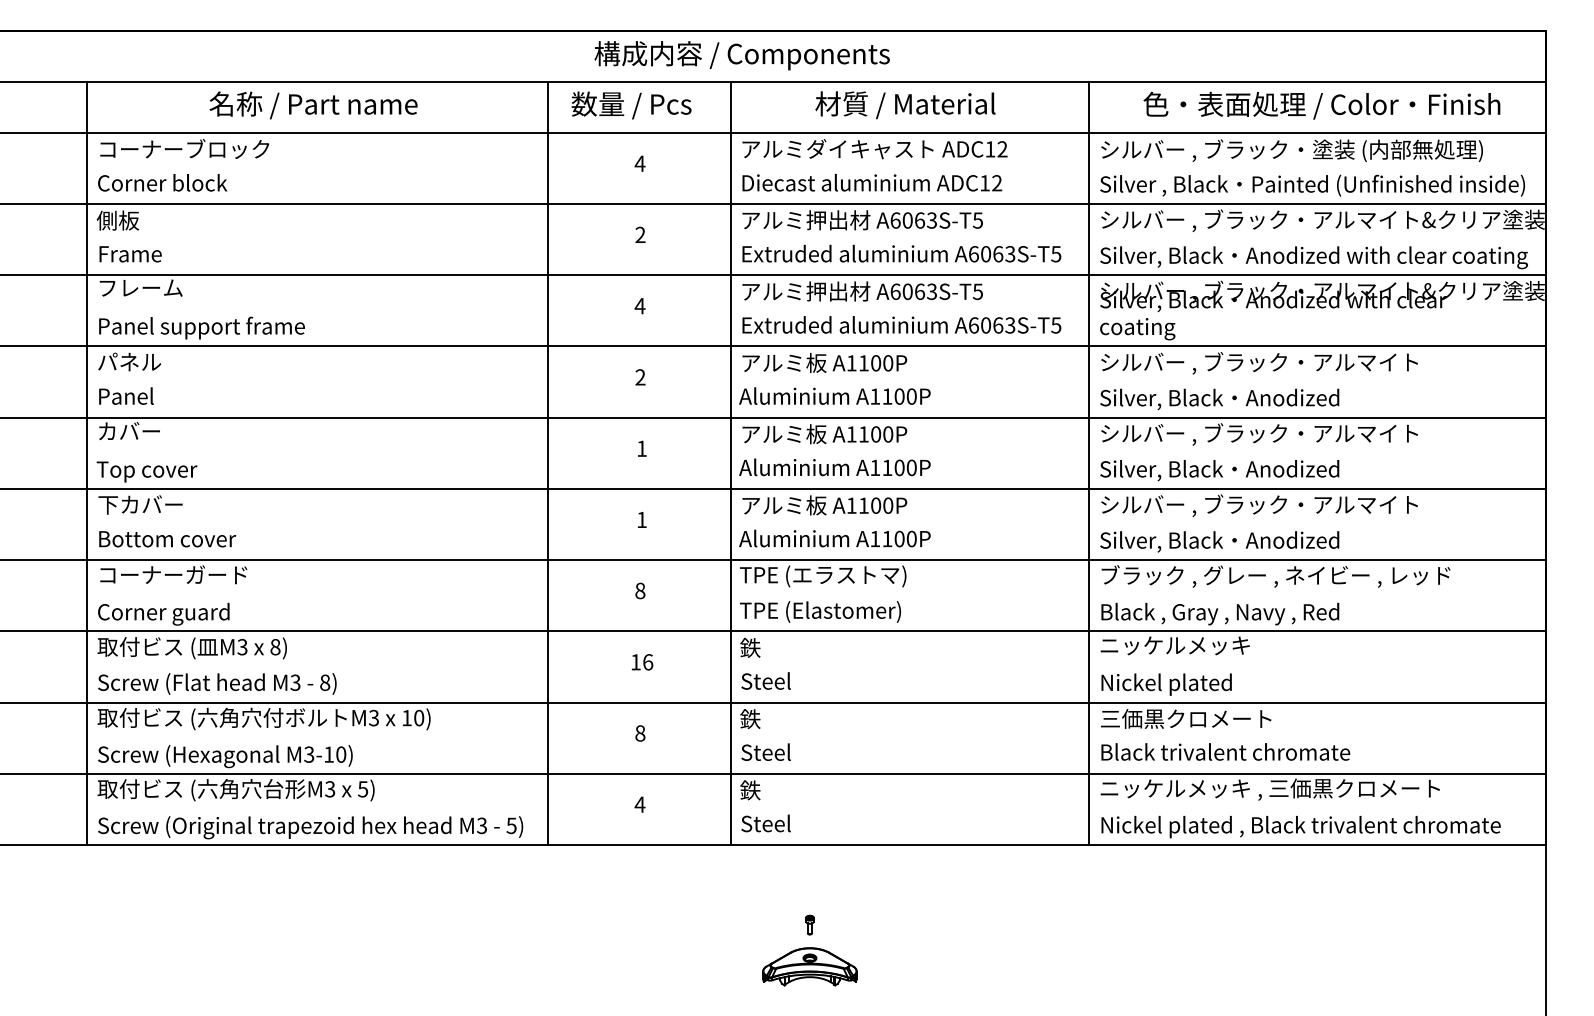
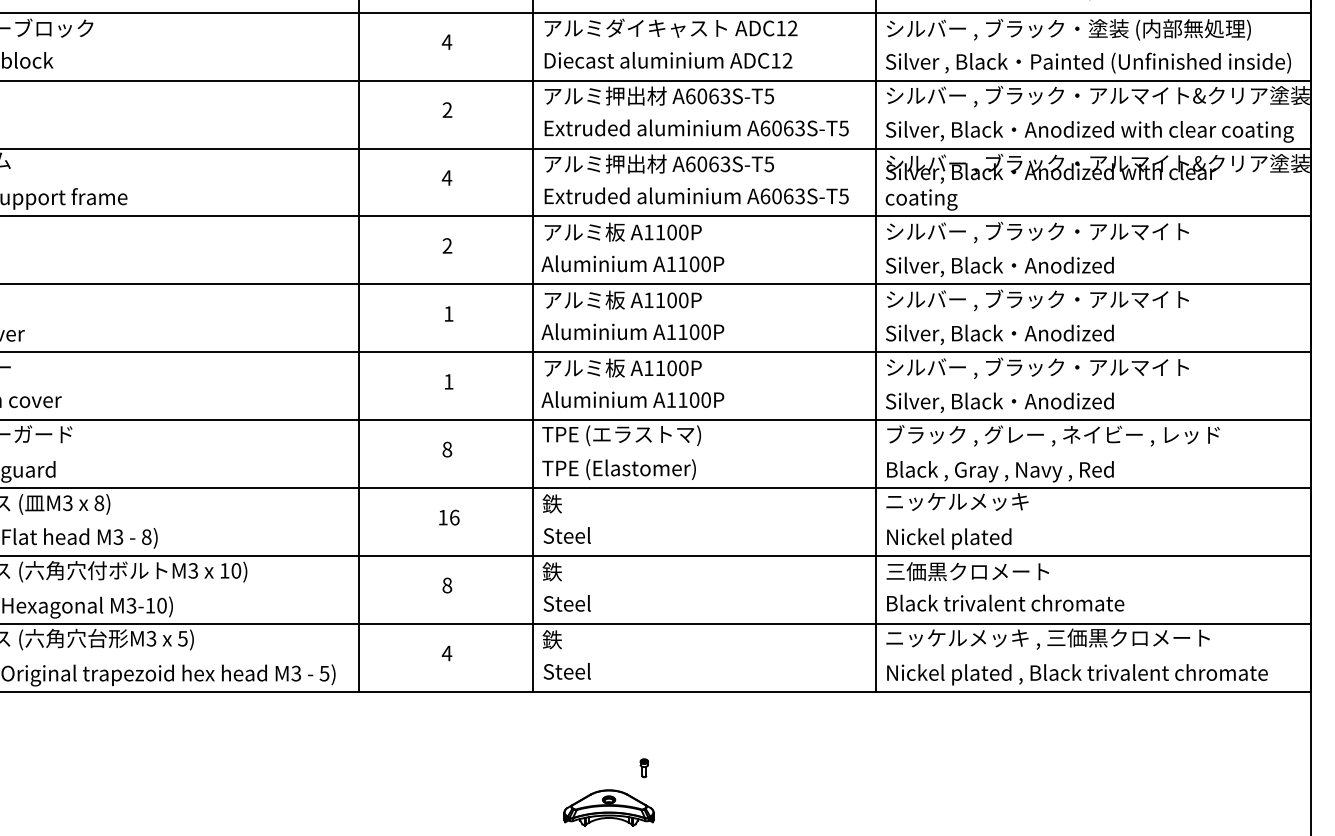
part: (809, 924) -> (643, 767), moved

